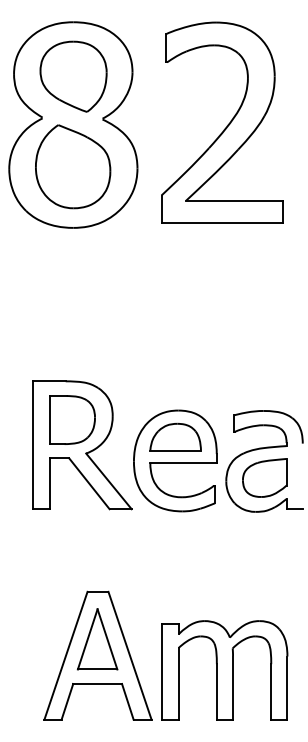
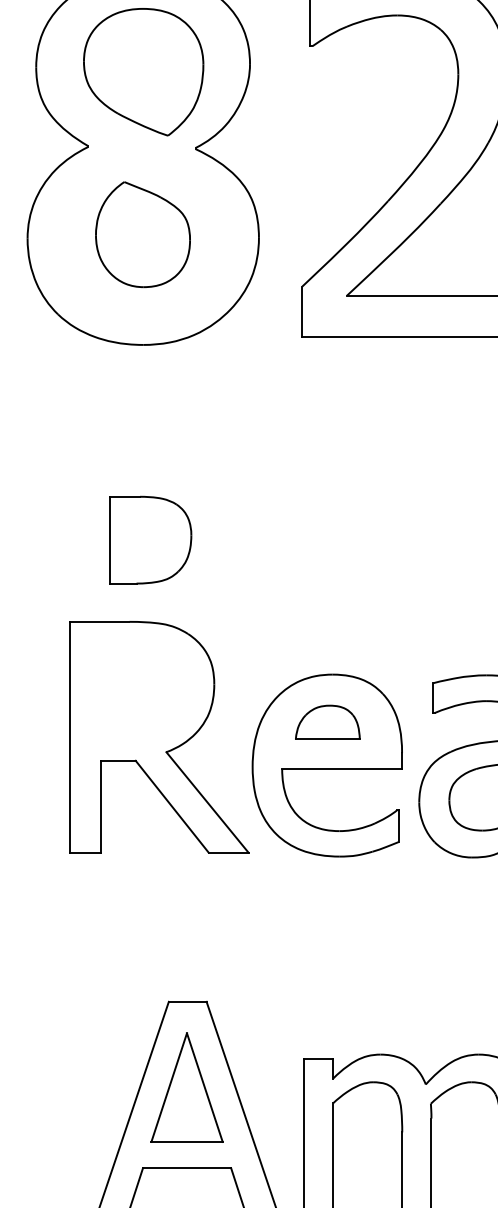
part: (73, 166) -> (143, 234), size x0.7
part: (72, 419) -> (150, 539), moved
part: (175, 436) -> (327, 721), size x0.7

